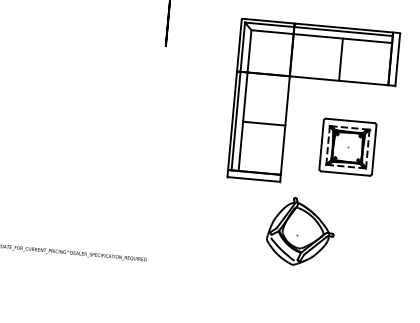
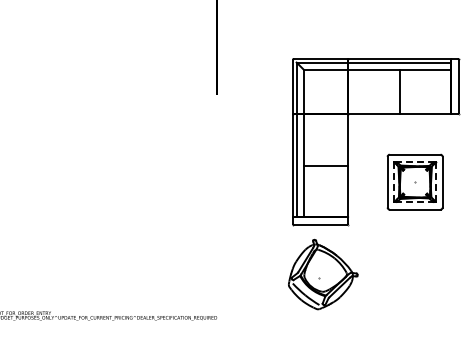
part: (301, 231) -> (323, 274), moved

